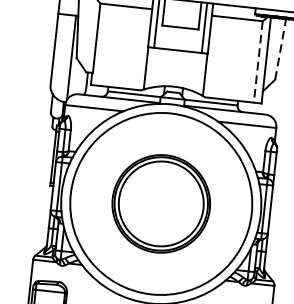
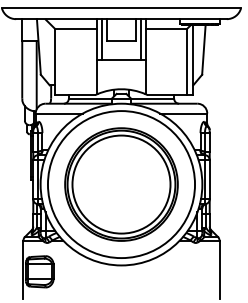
line: (280, 48) -> (203, 49), dashed -> solid
line: (258, 62) -> (187, 62), dashed -> solid
part: (161, 203) -> (121, 184), size x1.43

